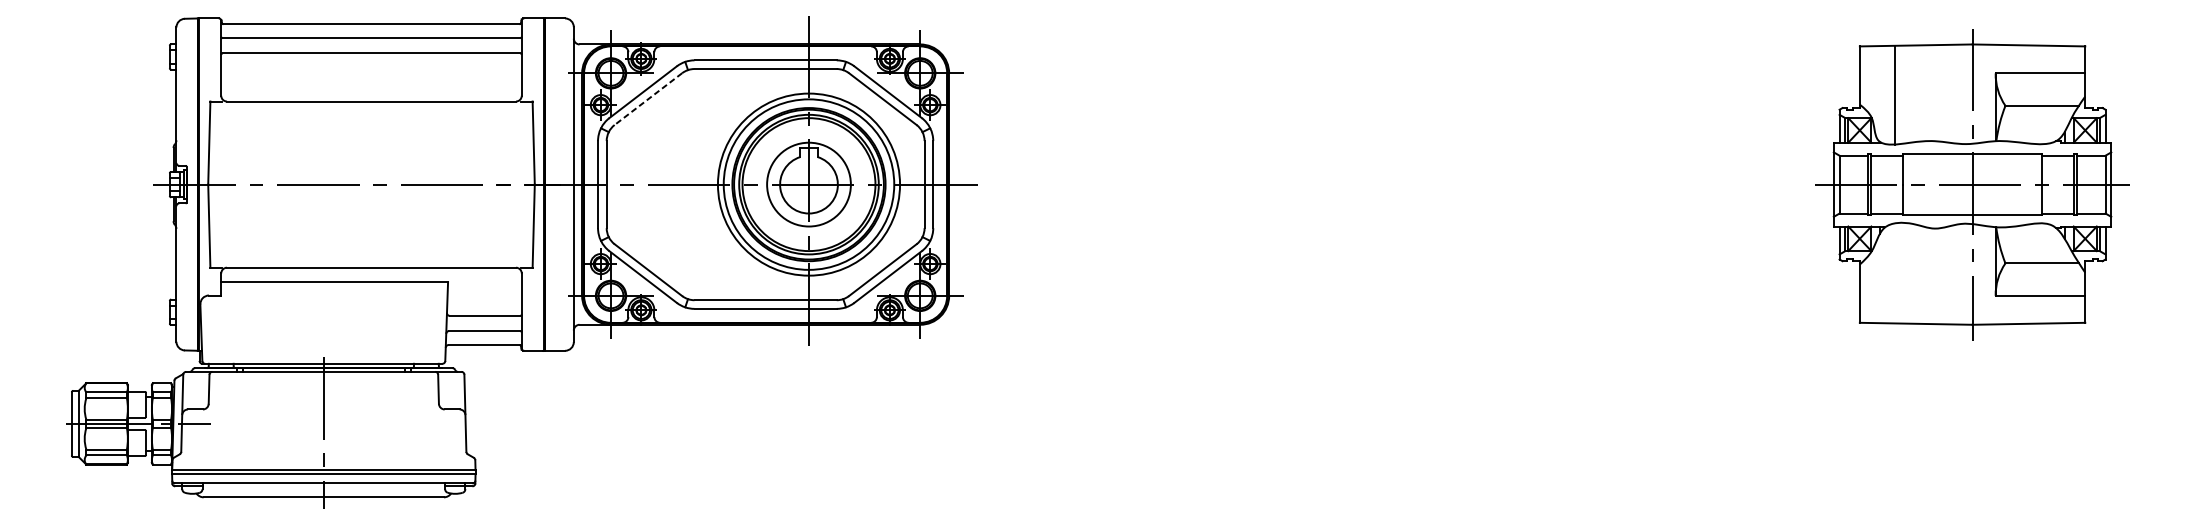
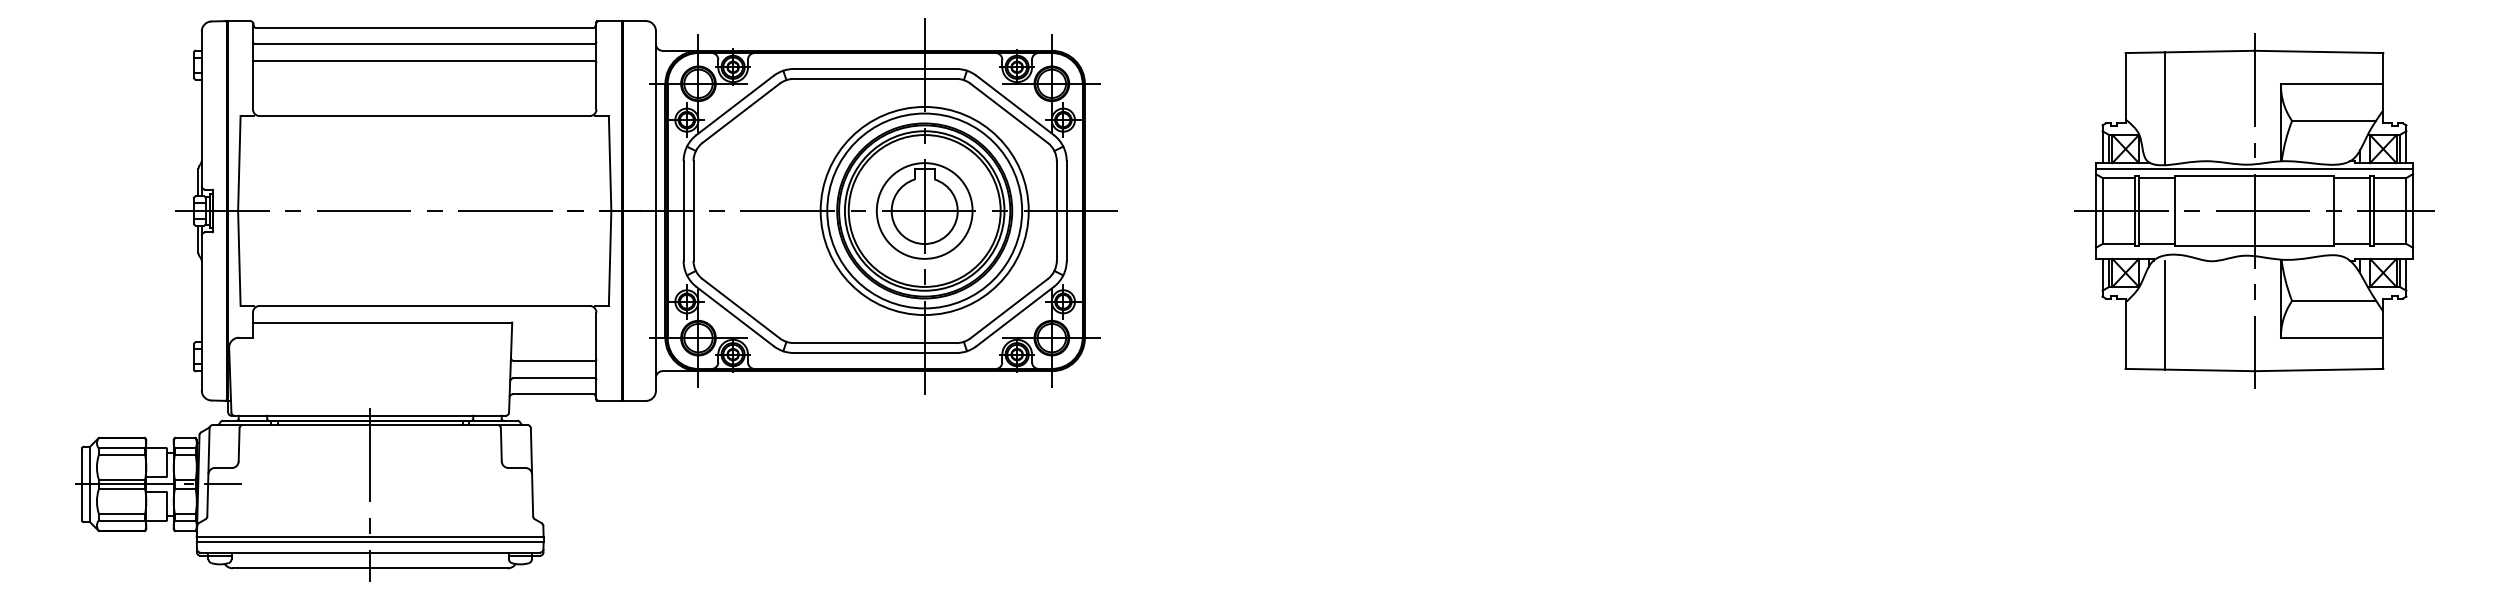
line: (648, 99) -> (741, 113), dashed -> solid
line: (1972, 147) -> (2254, 168), added
line: (1894, 275) -> (2165, 314), added

